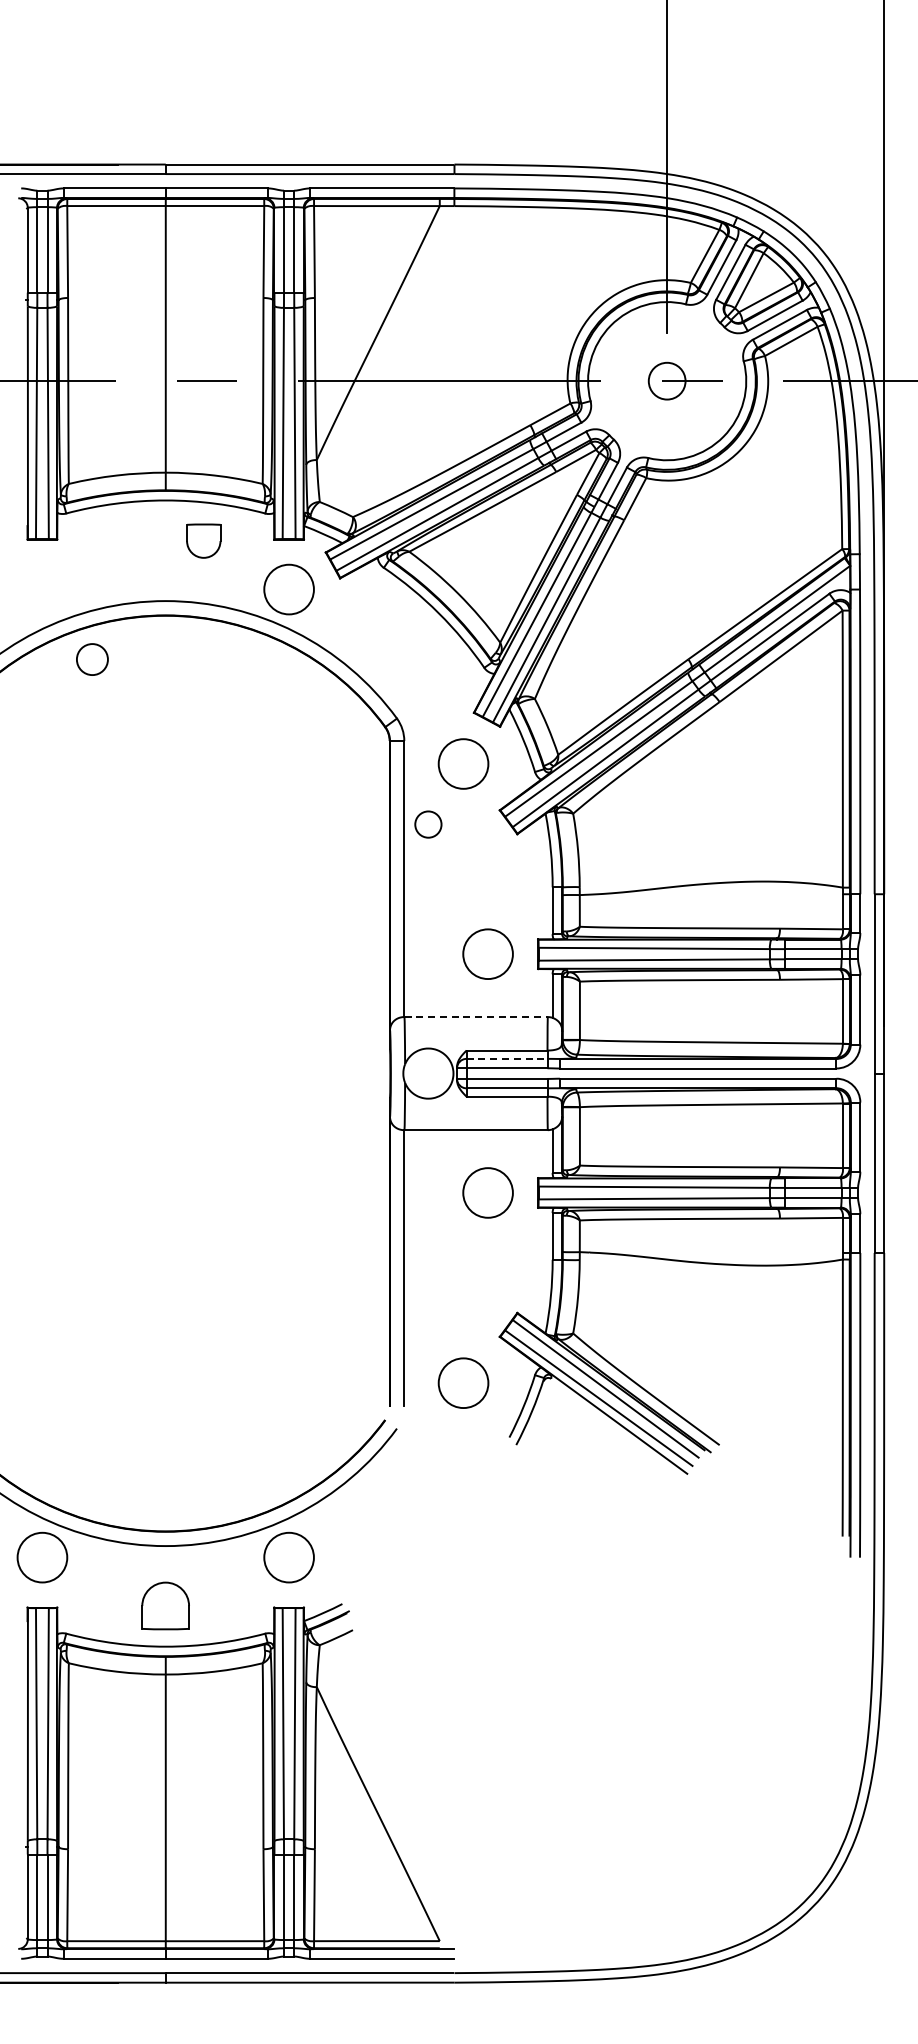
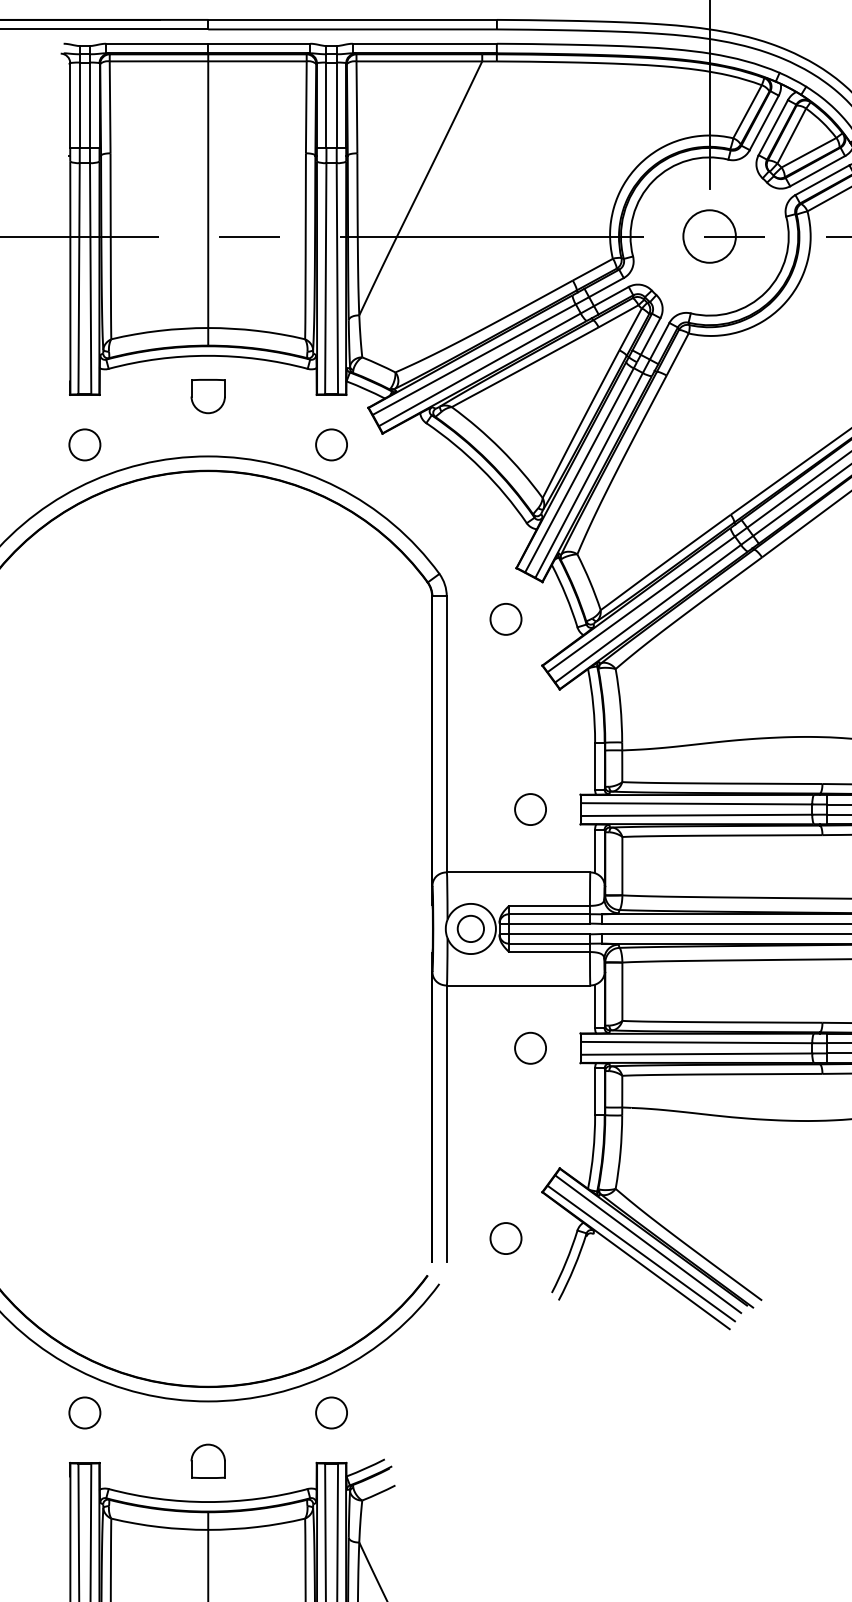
circle: (666, 380) -> (708, 235), size x1.43
part: (203, 540) -> (207, 395), moved
circle: (288, 589) -> (330, 444), size x0.62
circle: (92, 659) -> (84, 444), moved
circle: (463, 763) -> (505, 618), size x0.62
circle: (428, 824) -> (470, 928), moved
circle: (487, 953) -> (529, 808), size x0.62
line: (476, 1017) -> (518, 872), dashed -> solid
line: (507, 1058) -> (549, 913), dashed -> solid
circle: (487, 1192) -> (529, 1047), size x0.62
circle: (463, 1382) -> (505, 1237), size x0.62
circle: (41, 1557) -> (83, 1412), size x0.62
circle: (288, 1557) -> (330, 1412), size x0.62
part: (165, 1605) -> (207, 1460), size x0.71

